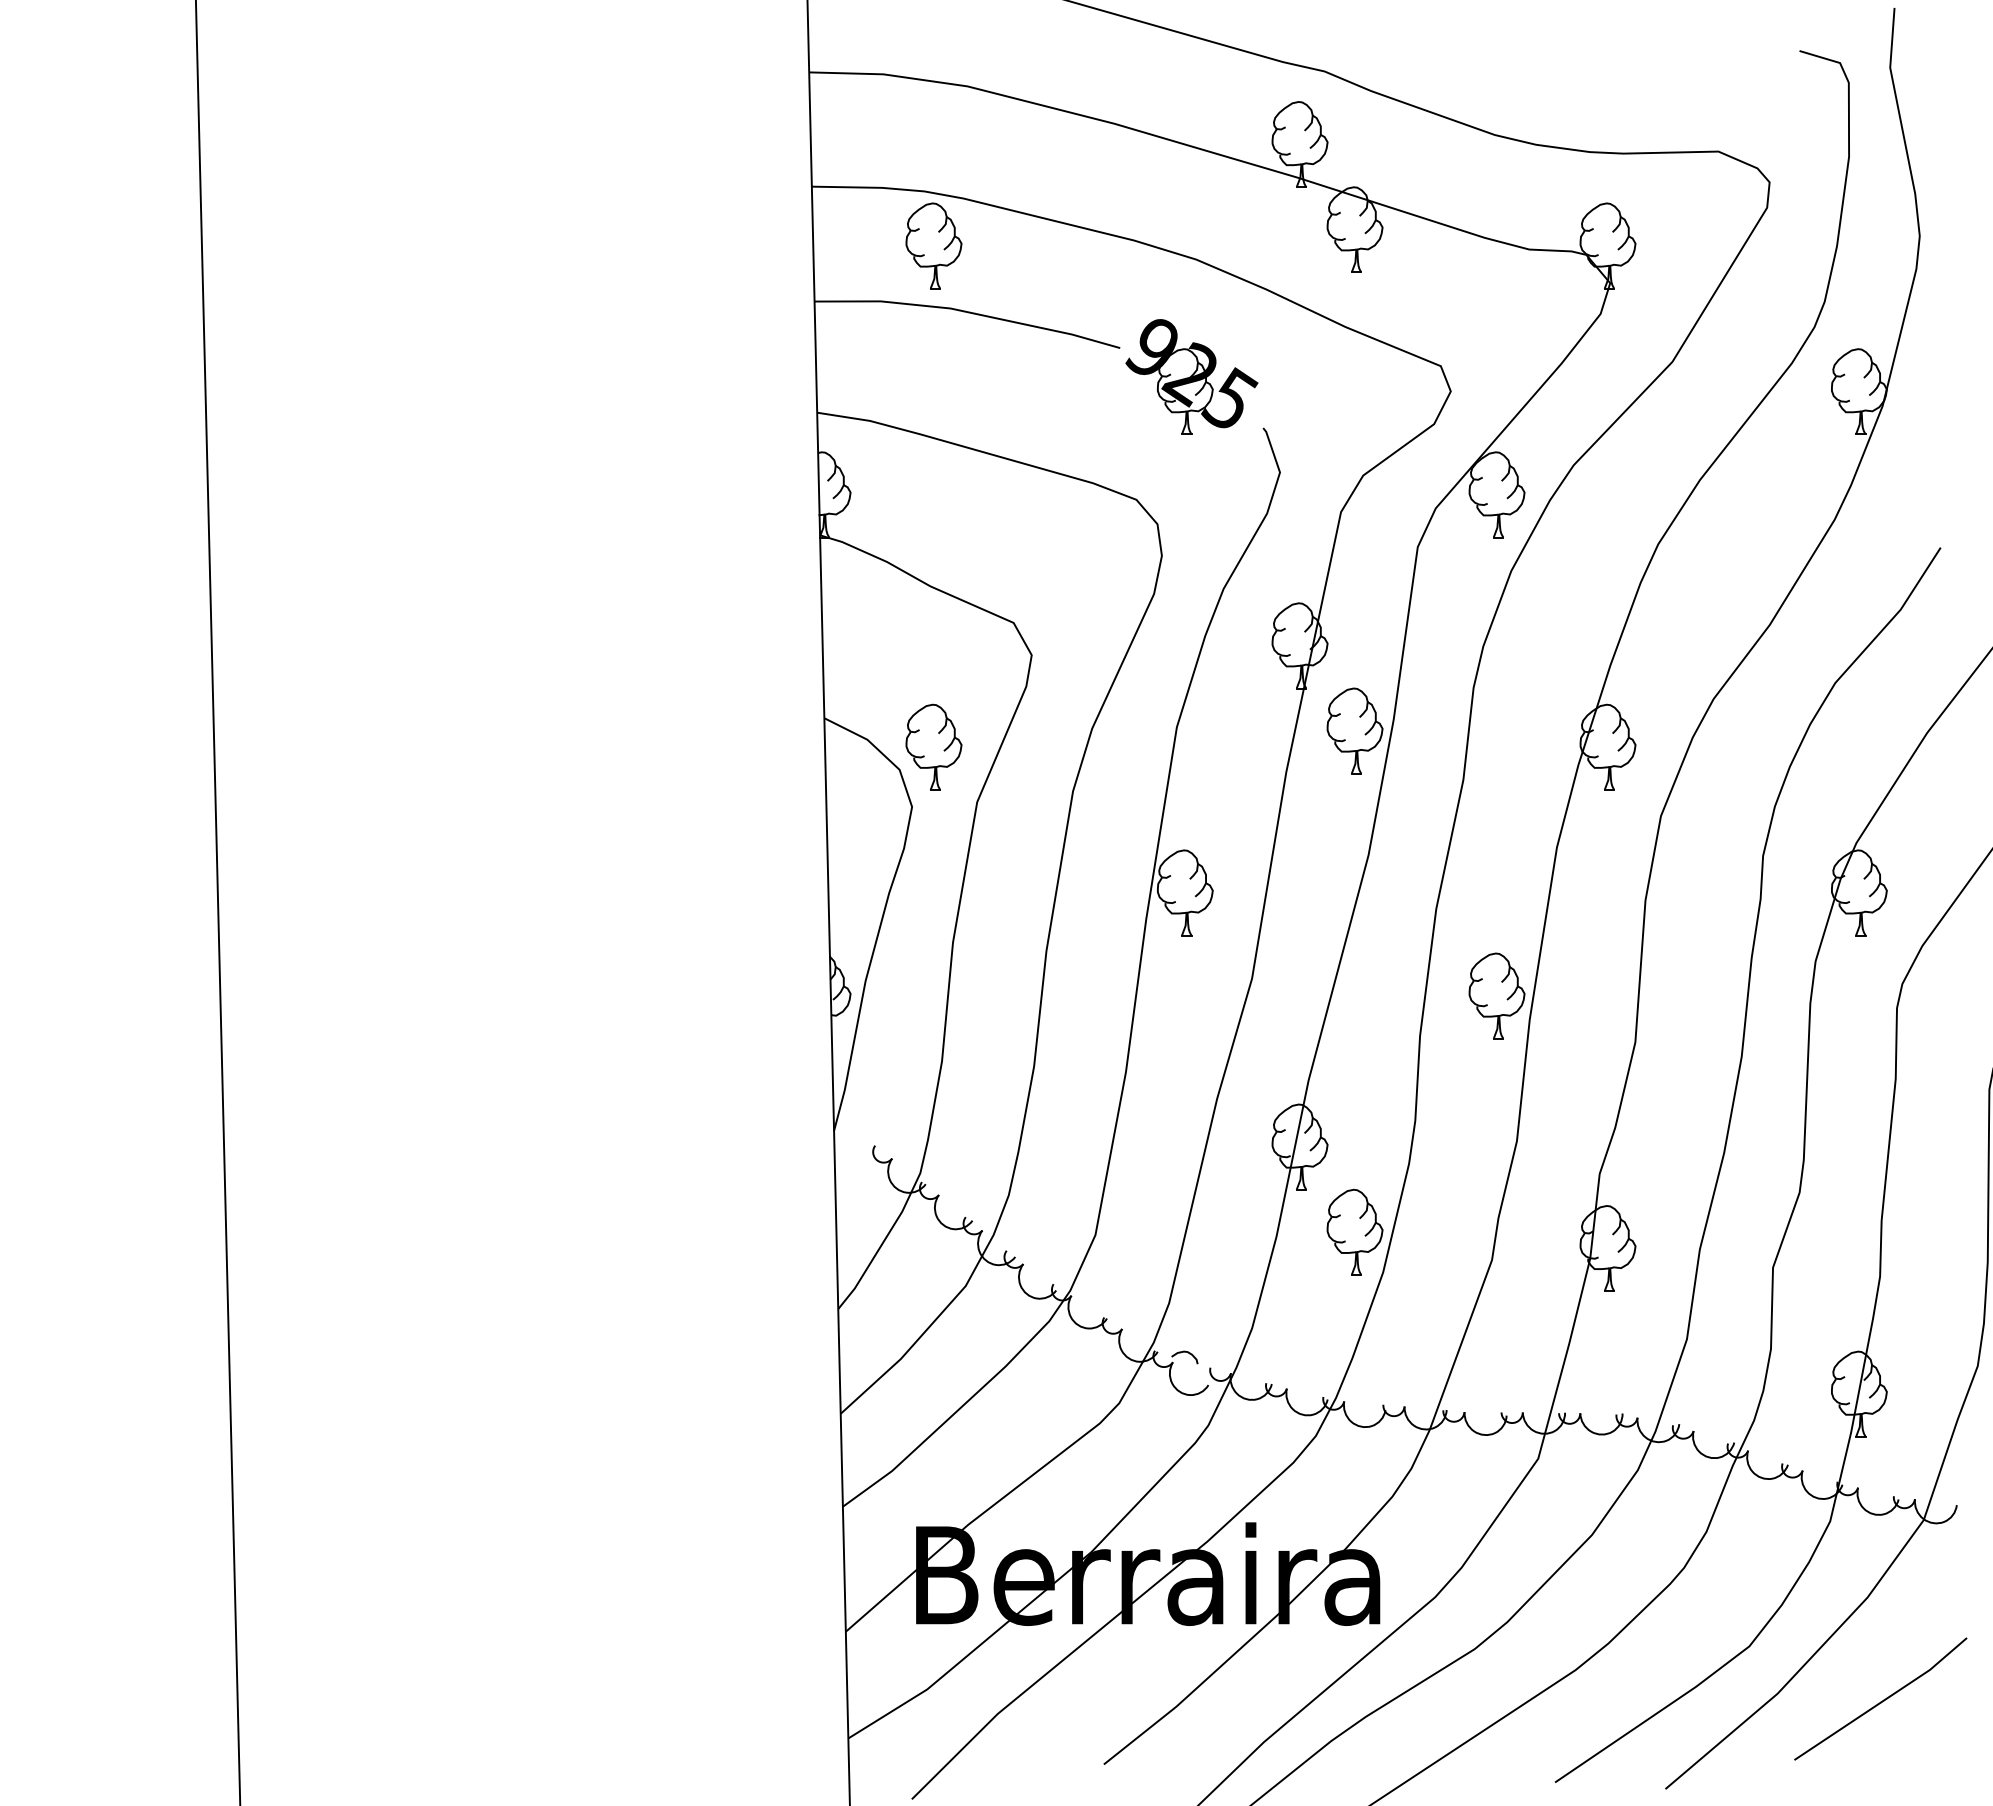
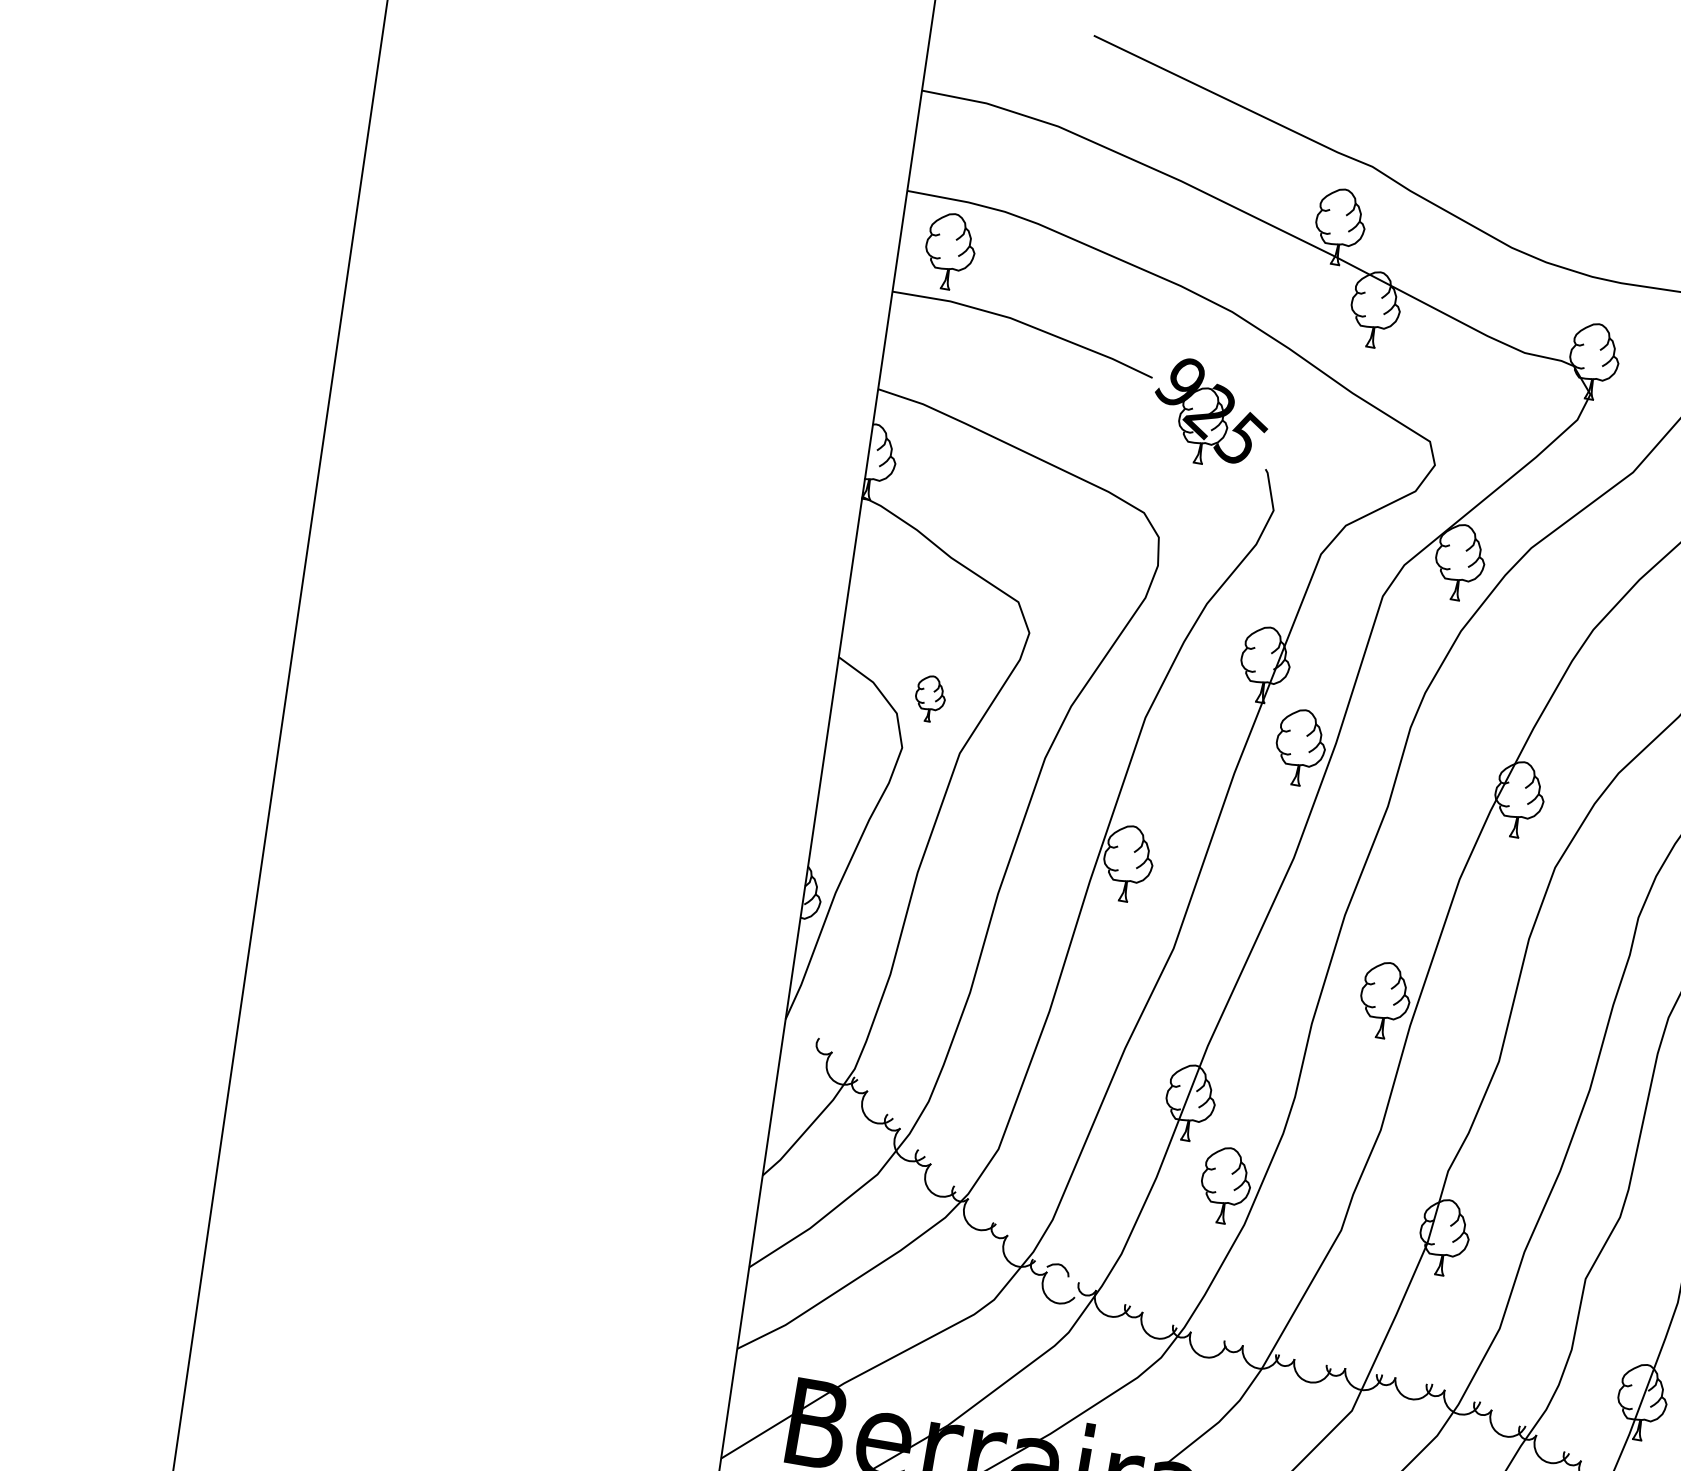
part: (933, 245) -> (949, 251), moved
part: (933, 746) -> (929, 698), size x0.6

